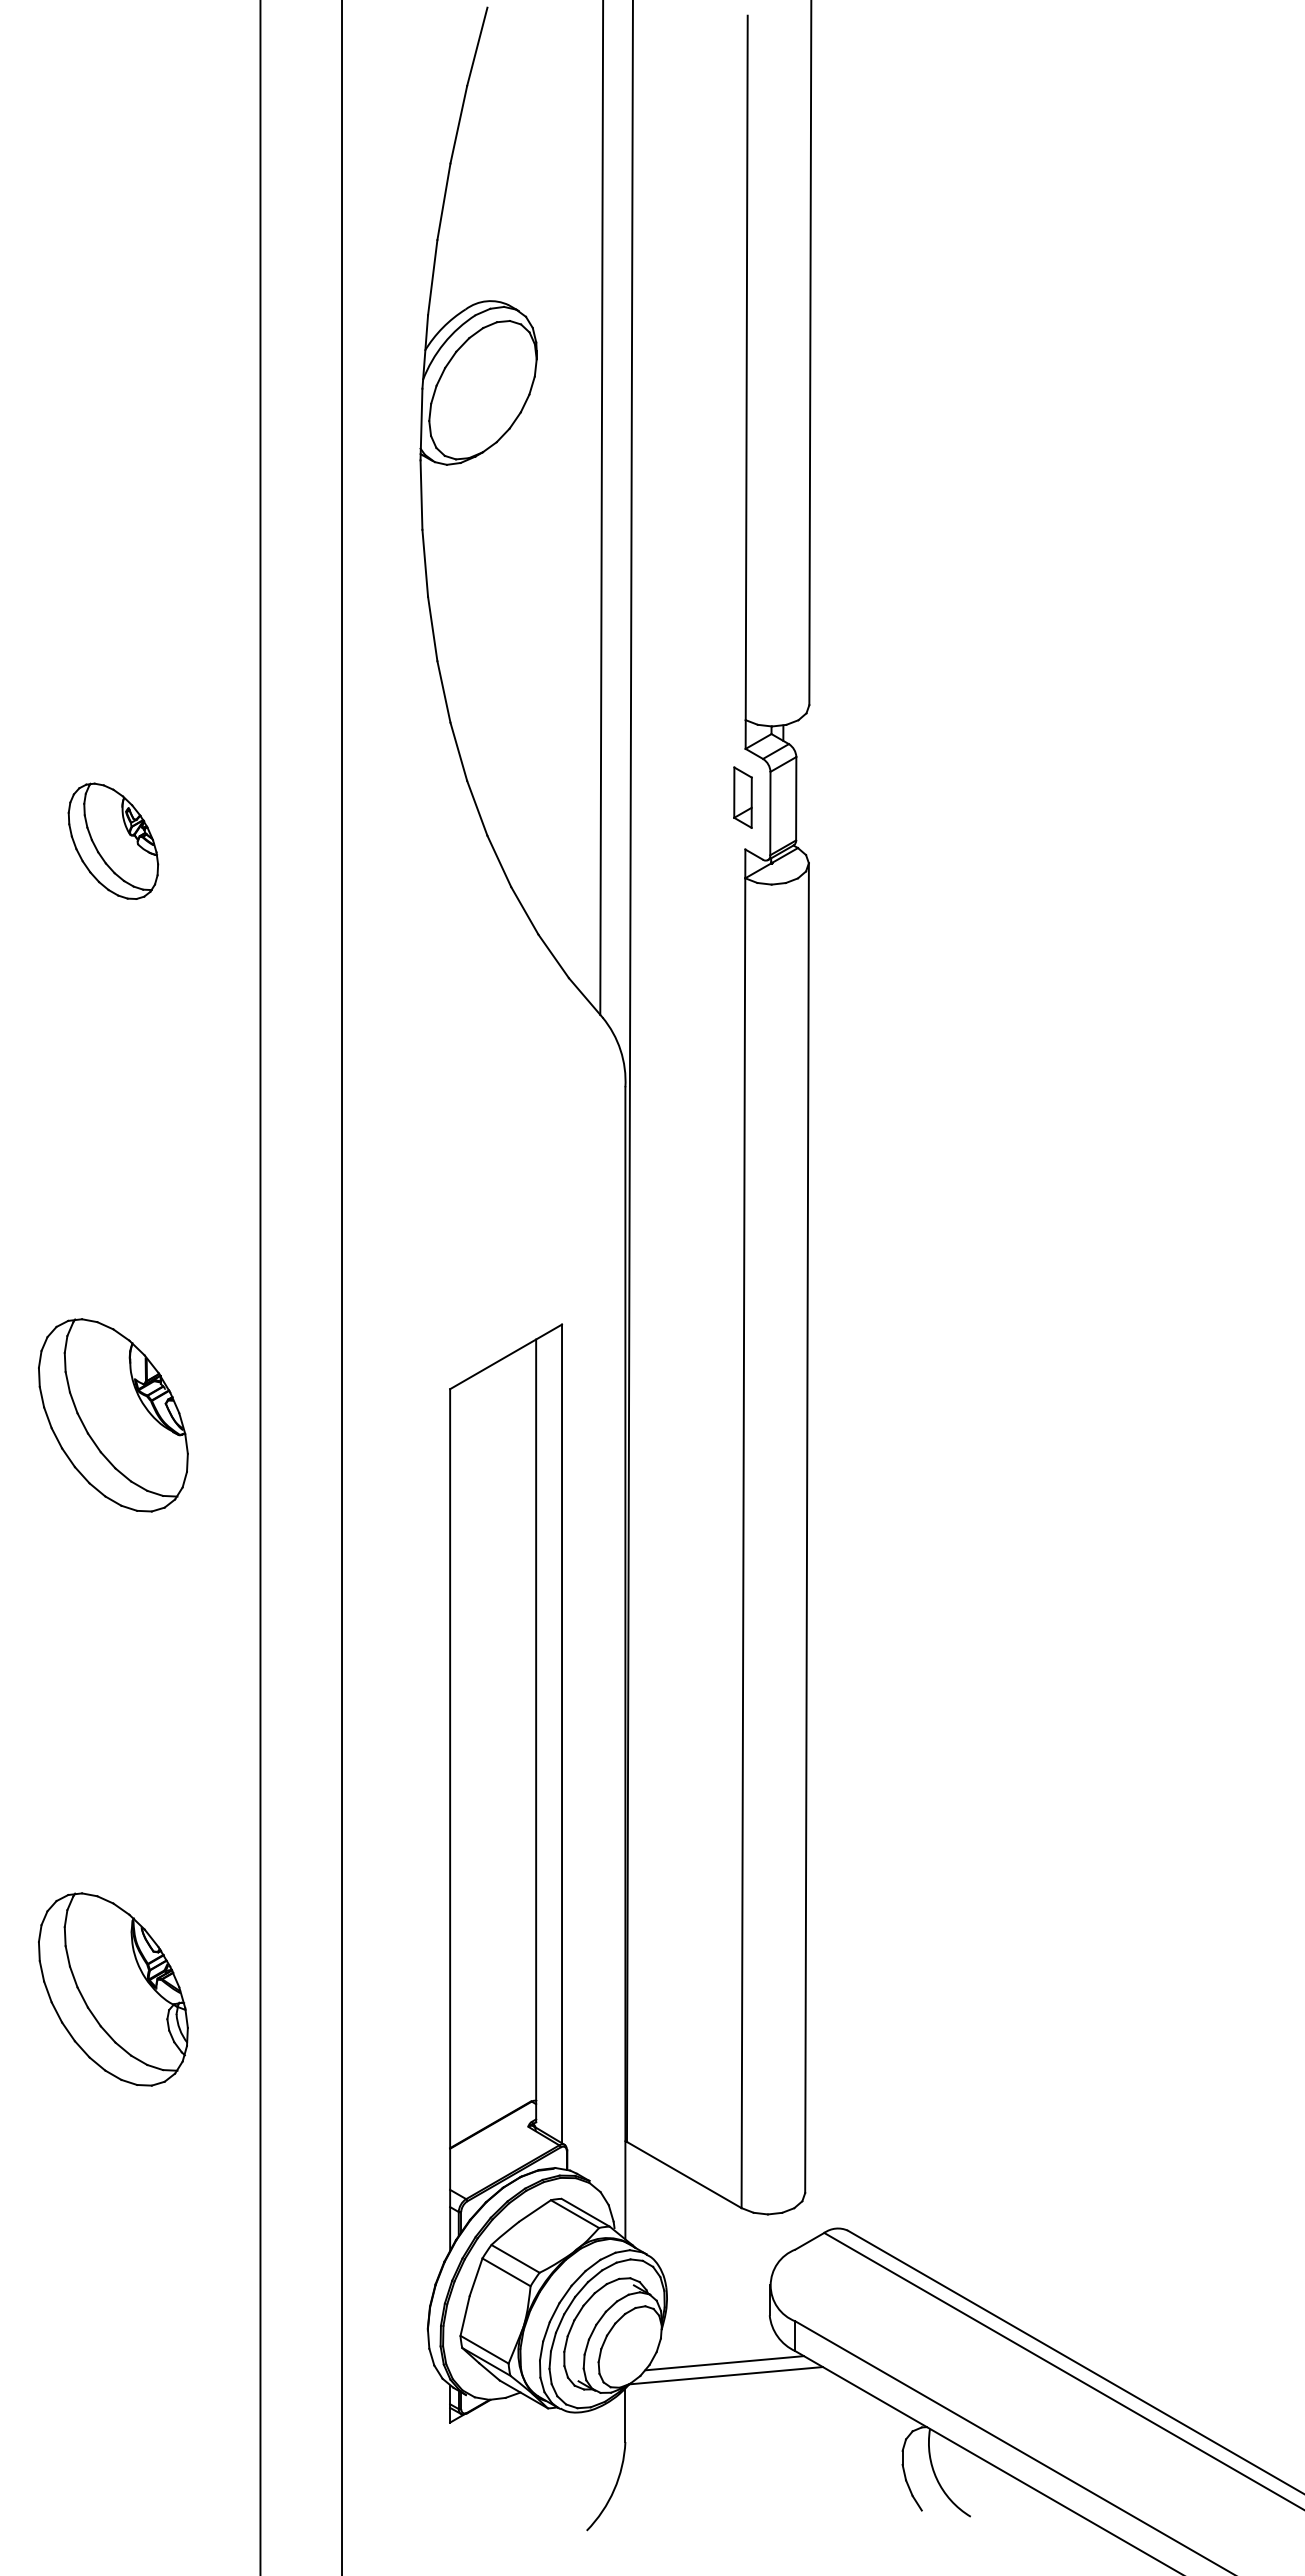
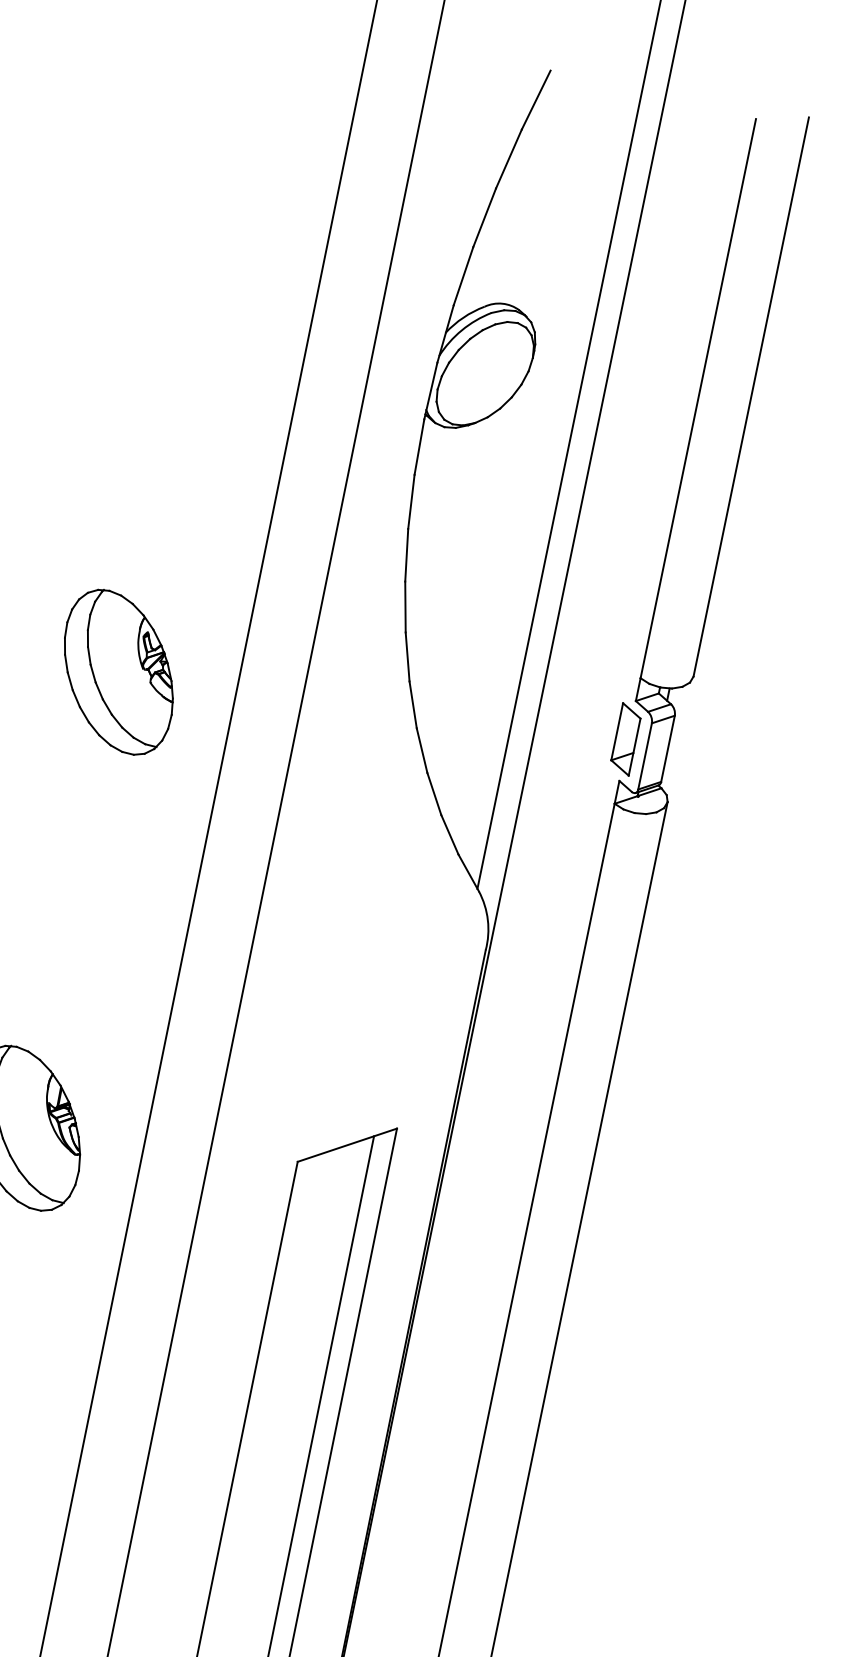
part: (742, 797) -> (625, 739), size x1.43
part: (113, 841) -> (118, 672), size x1.67

